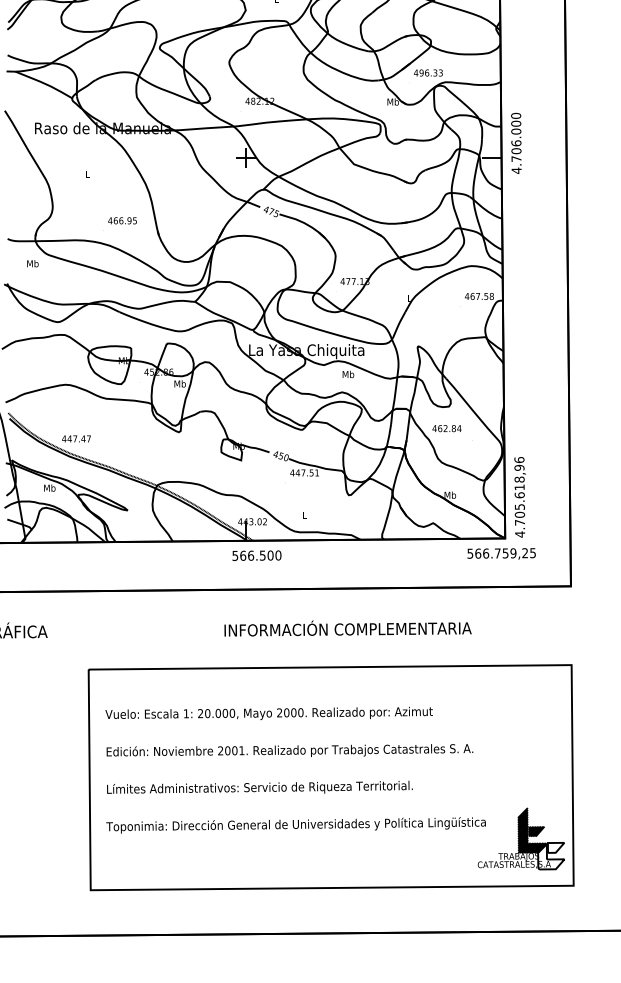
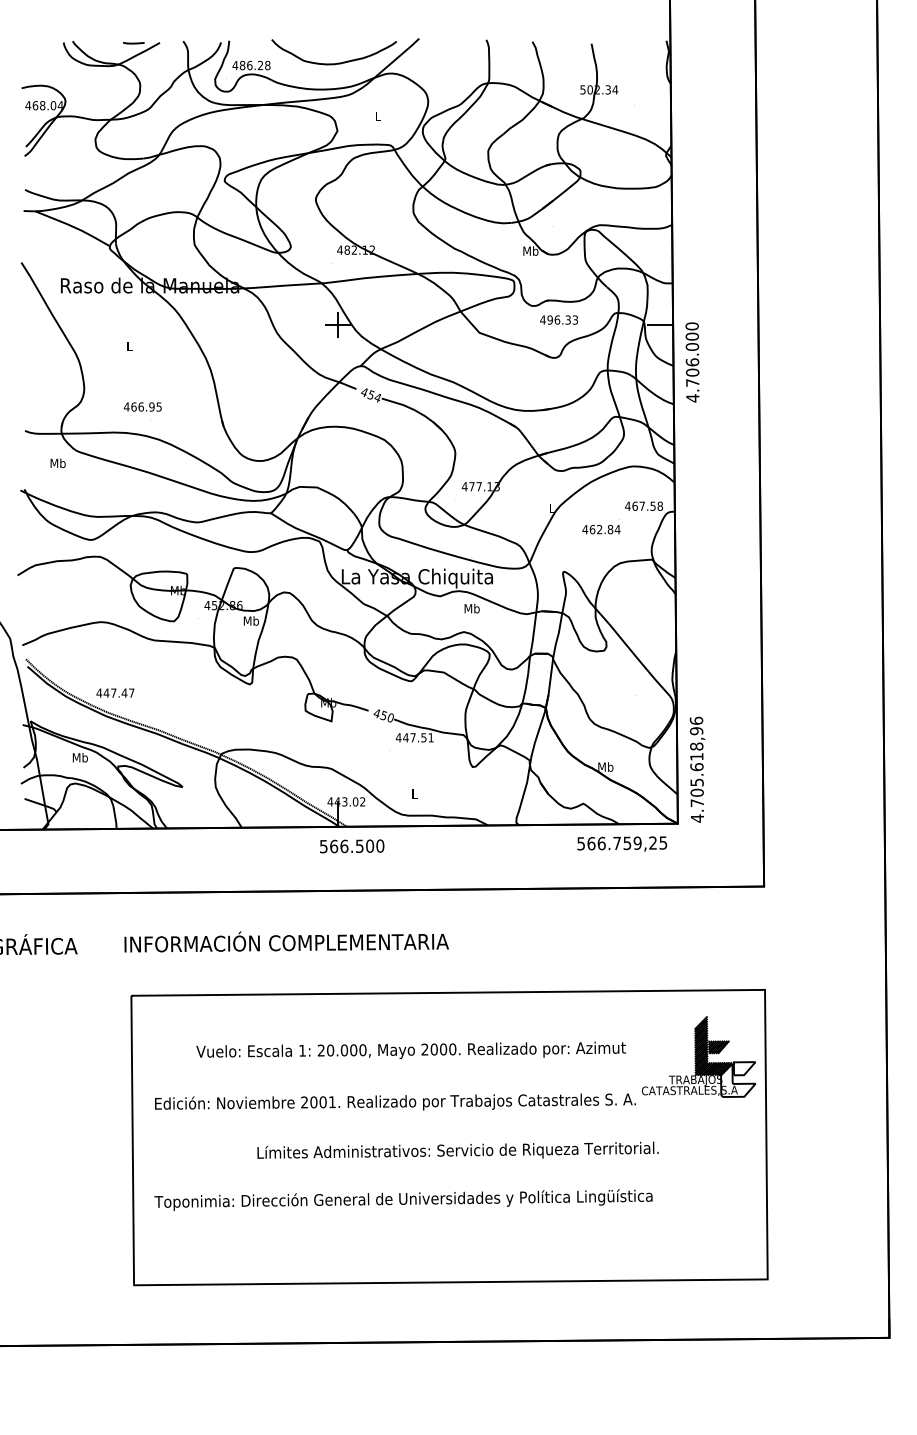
text: (427, 72) -> (558, 319), moved
text: (516, 143) -> (692, 362), moved
text: (273, 212) -> (374, 396), 475 -> 454
text: (122, 220) -> (142, 406), moved
text: (447, 428) -> (601, 529), moved
text: (501, 553) -> (622, 843), moved
text: (347, 628) -> (286, 941), moved
text: (268, 712) -> (410, 1049), moved
text: (259, 786) -> (457, 1149), moved
part: (521, 838) -> (699, 1056), moved

